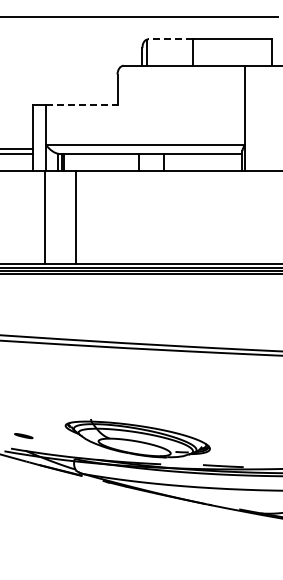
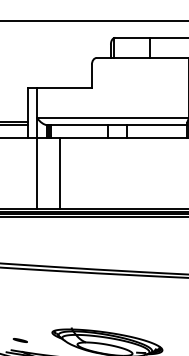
line: (170, 39) -> (132, 37), dashed -> solid
line: (81, 105) -> (64, 88), dashed -> solid

